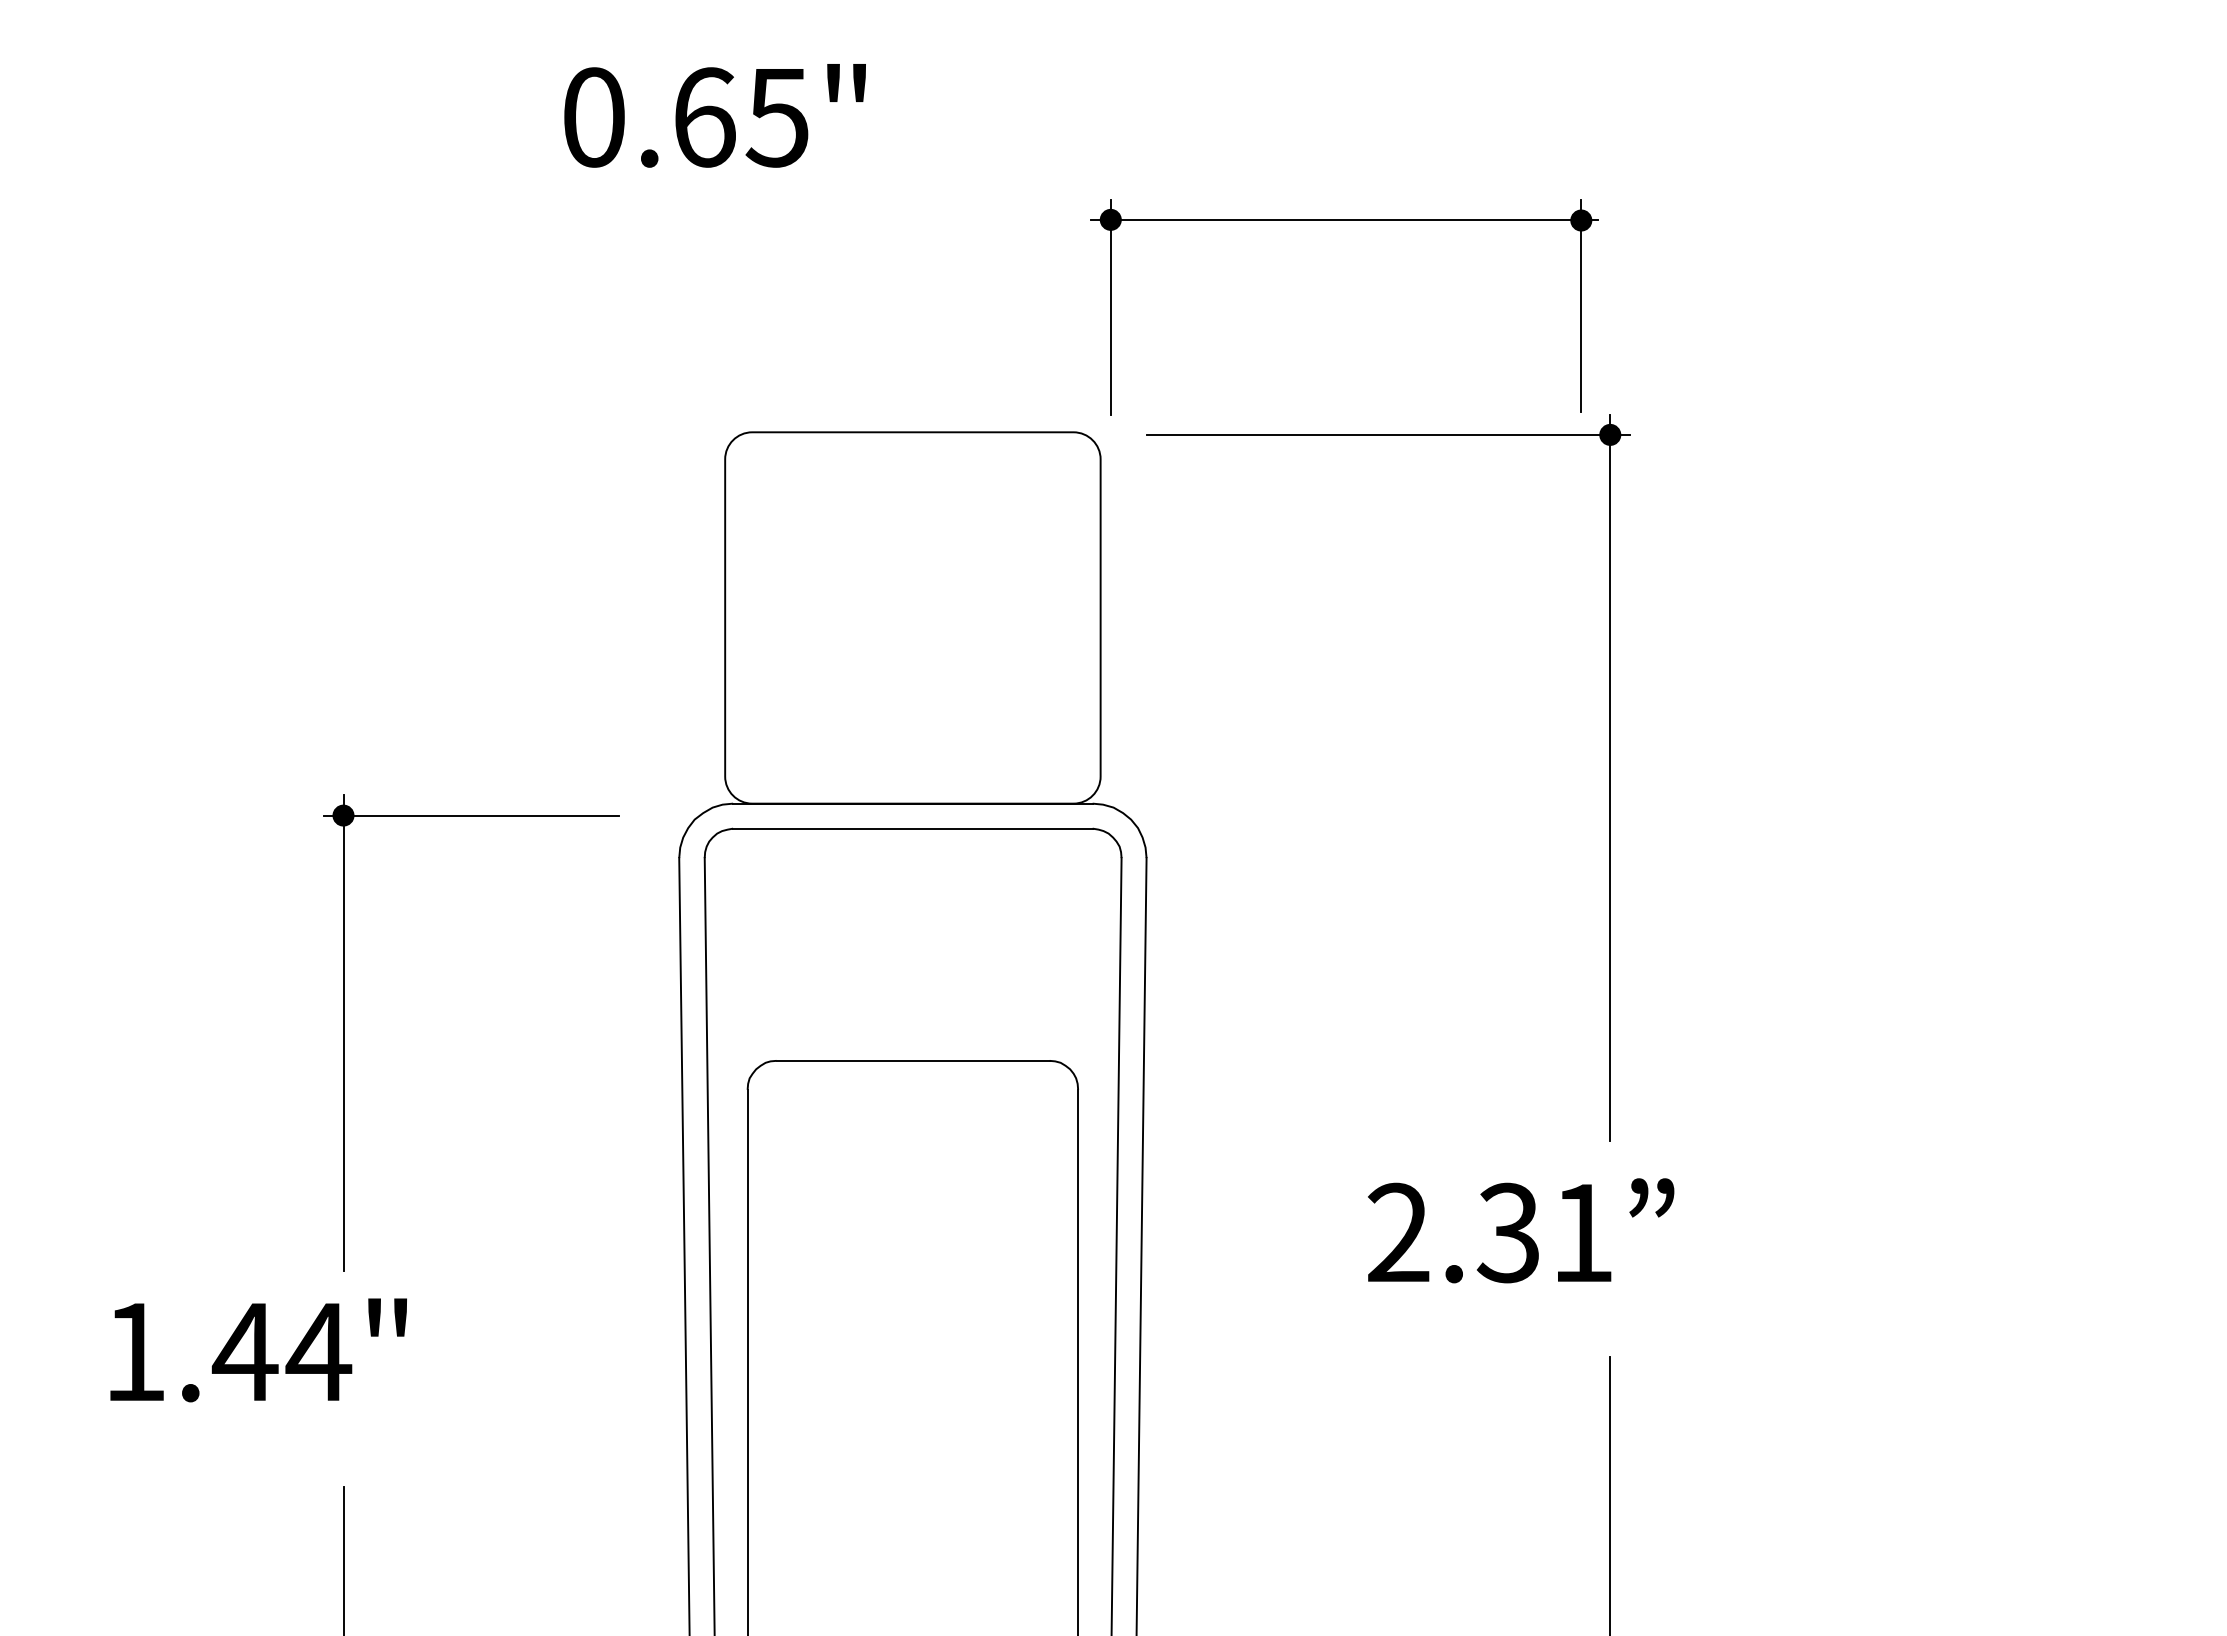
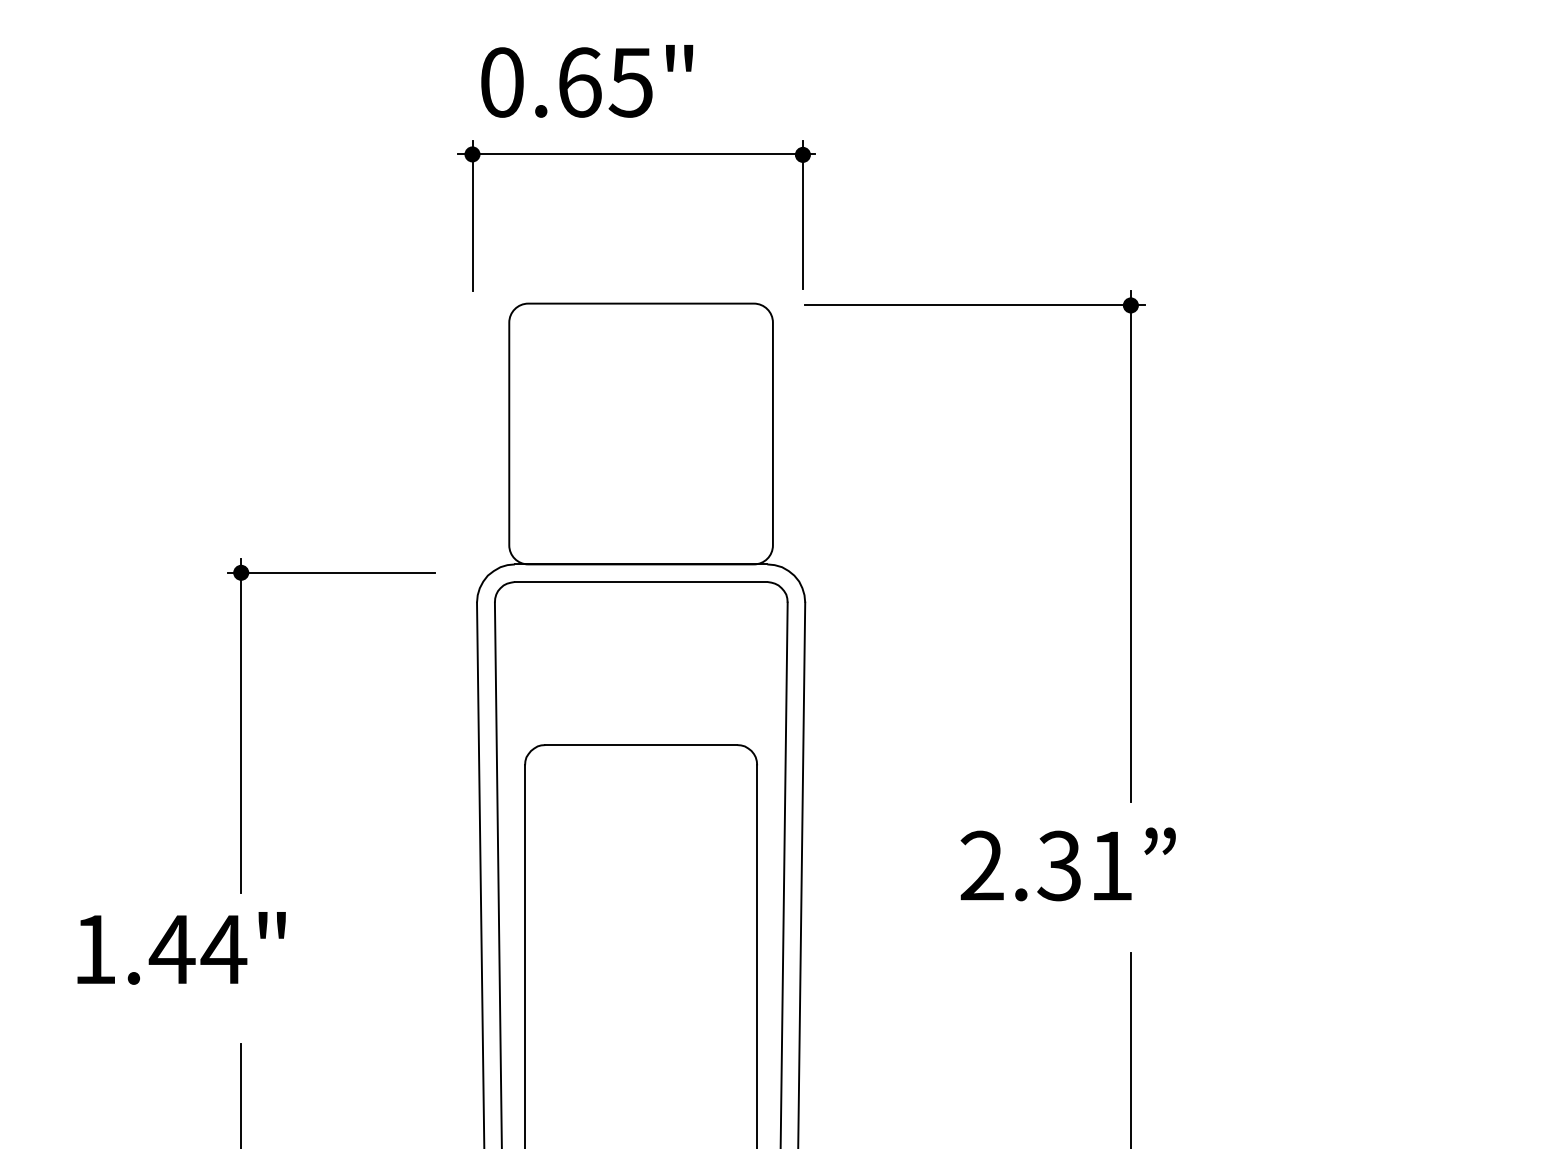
text: (714, 115) -> (586, 81), moved
part: (1344, 220) -> (636, 154), moved

